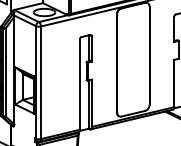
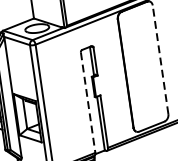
line: (149, 55) -> (160, 59), solid -> dashed
line: (80, 84) -> (88, 102), solid -> dashed

